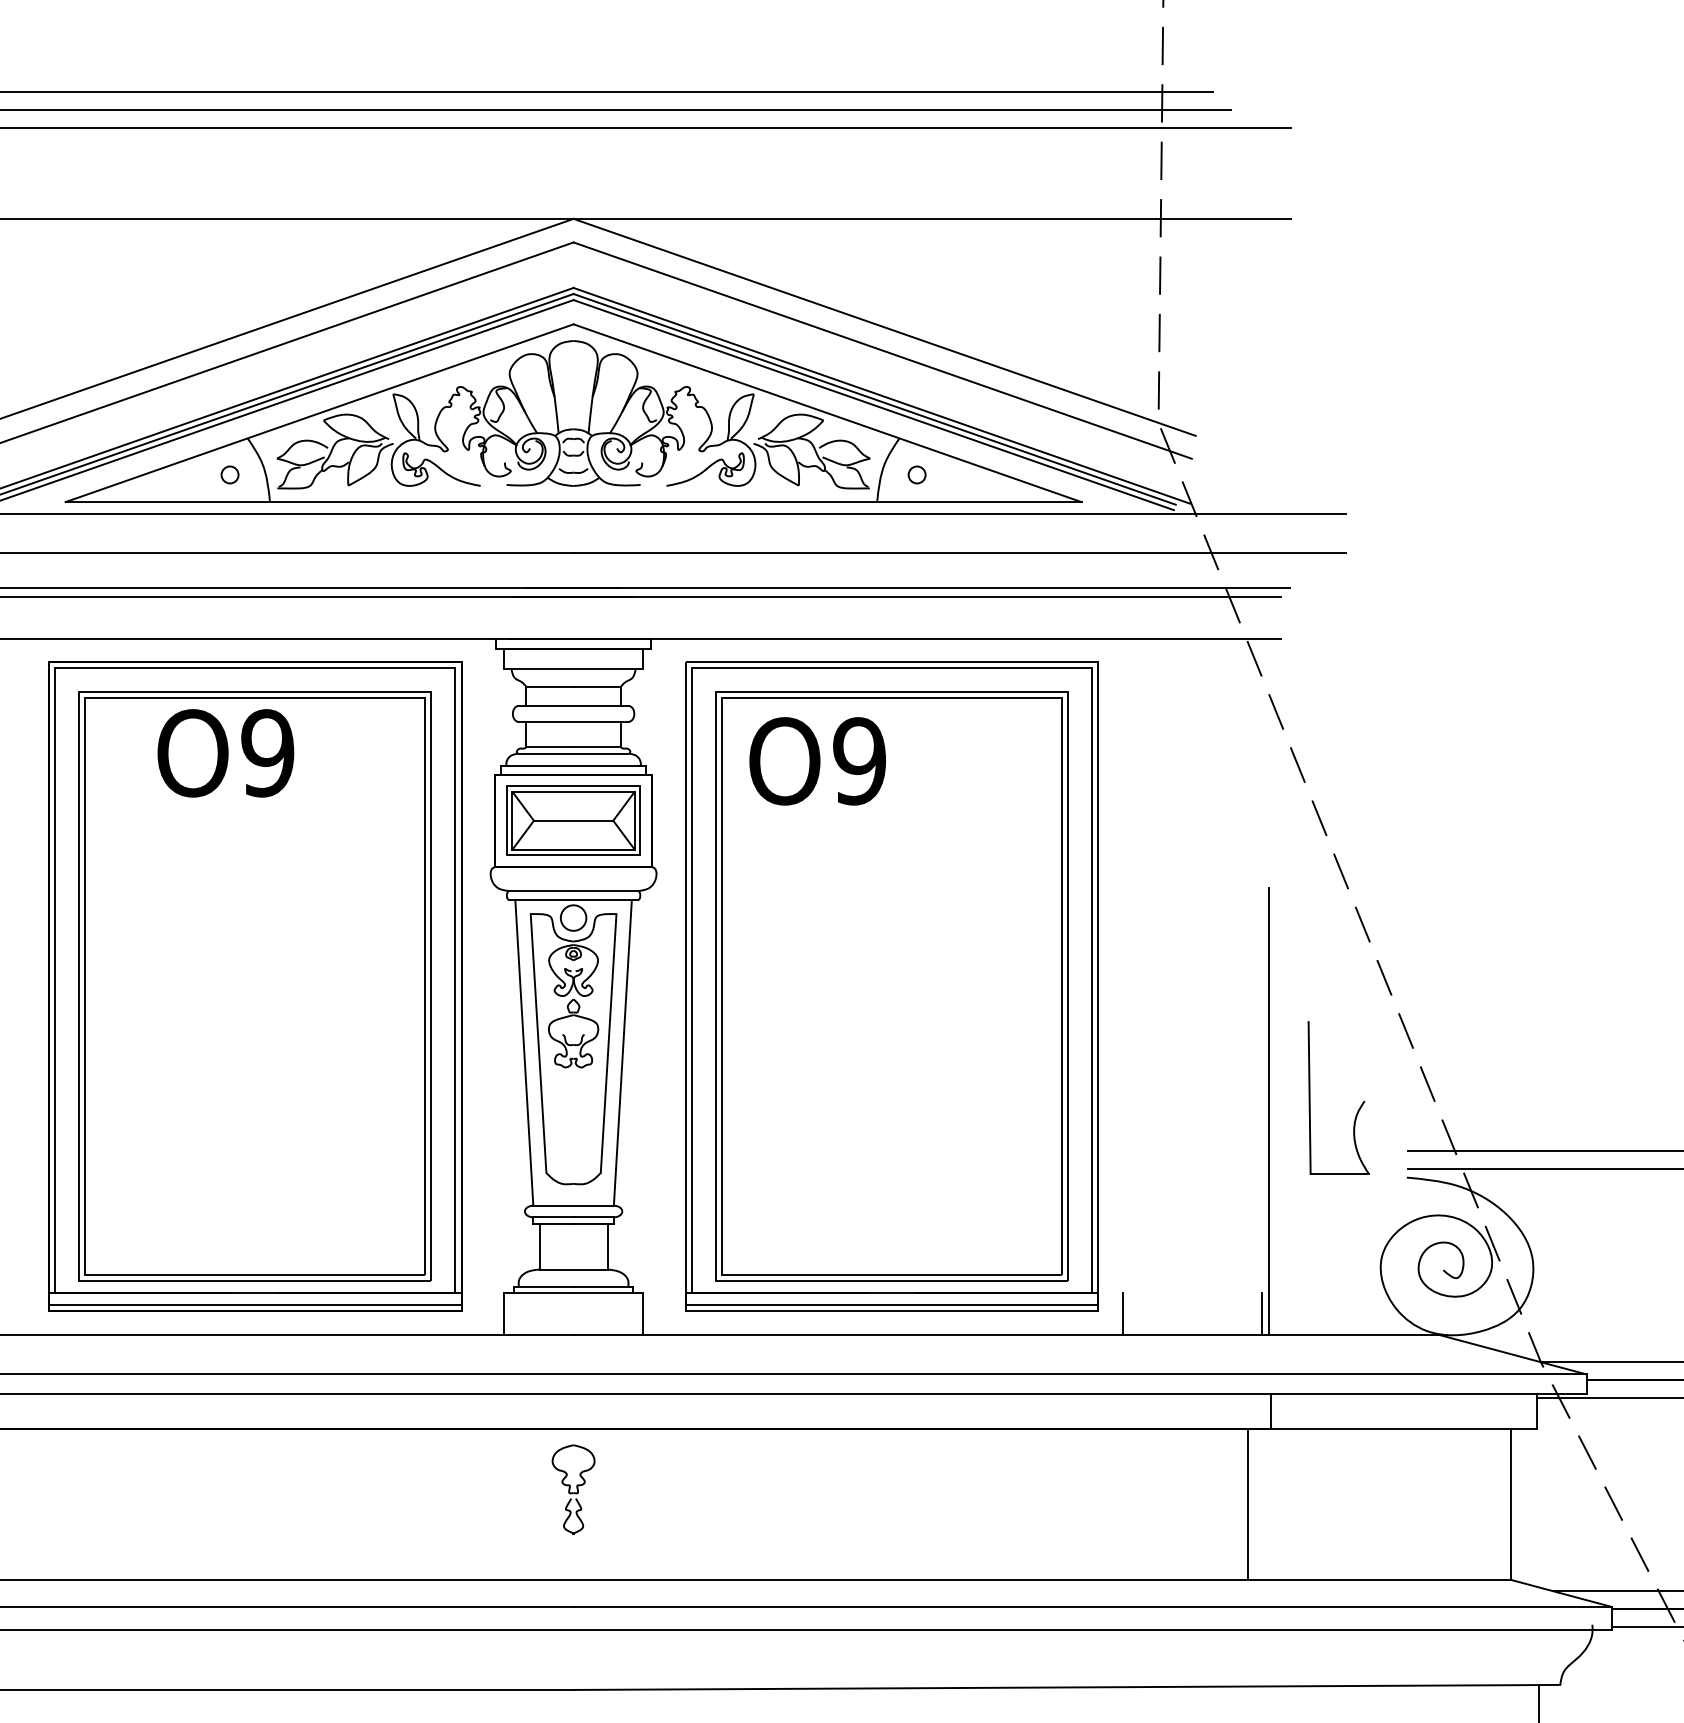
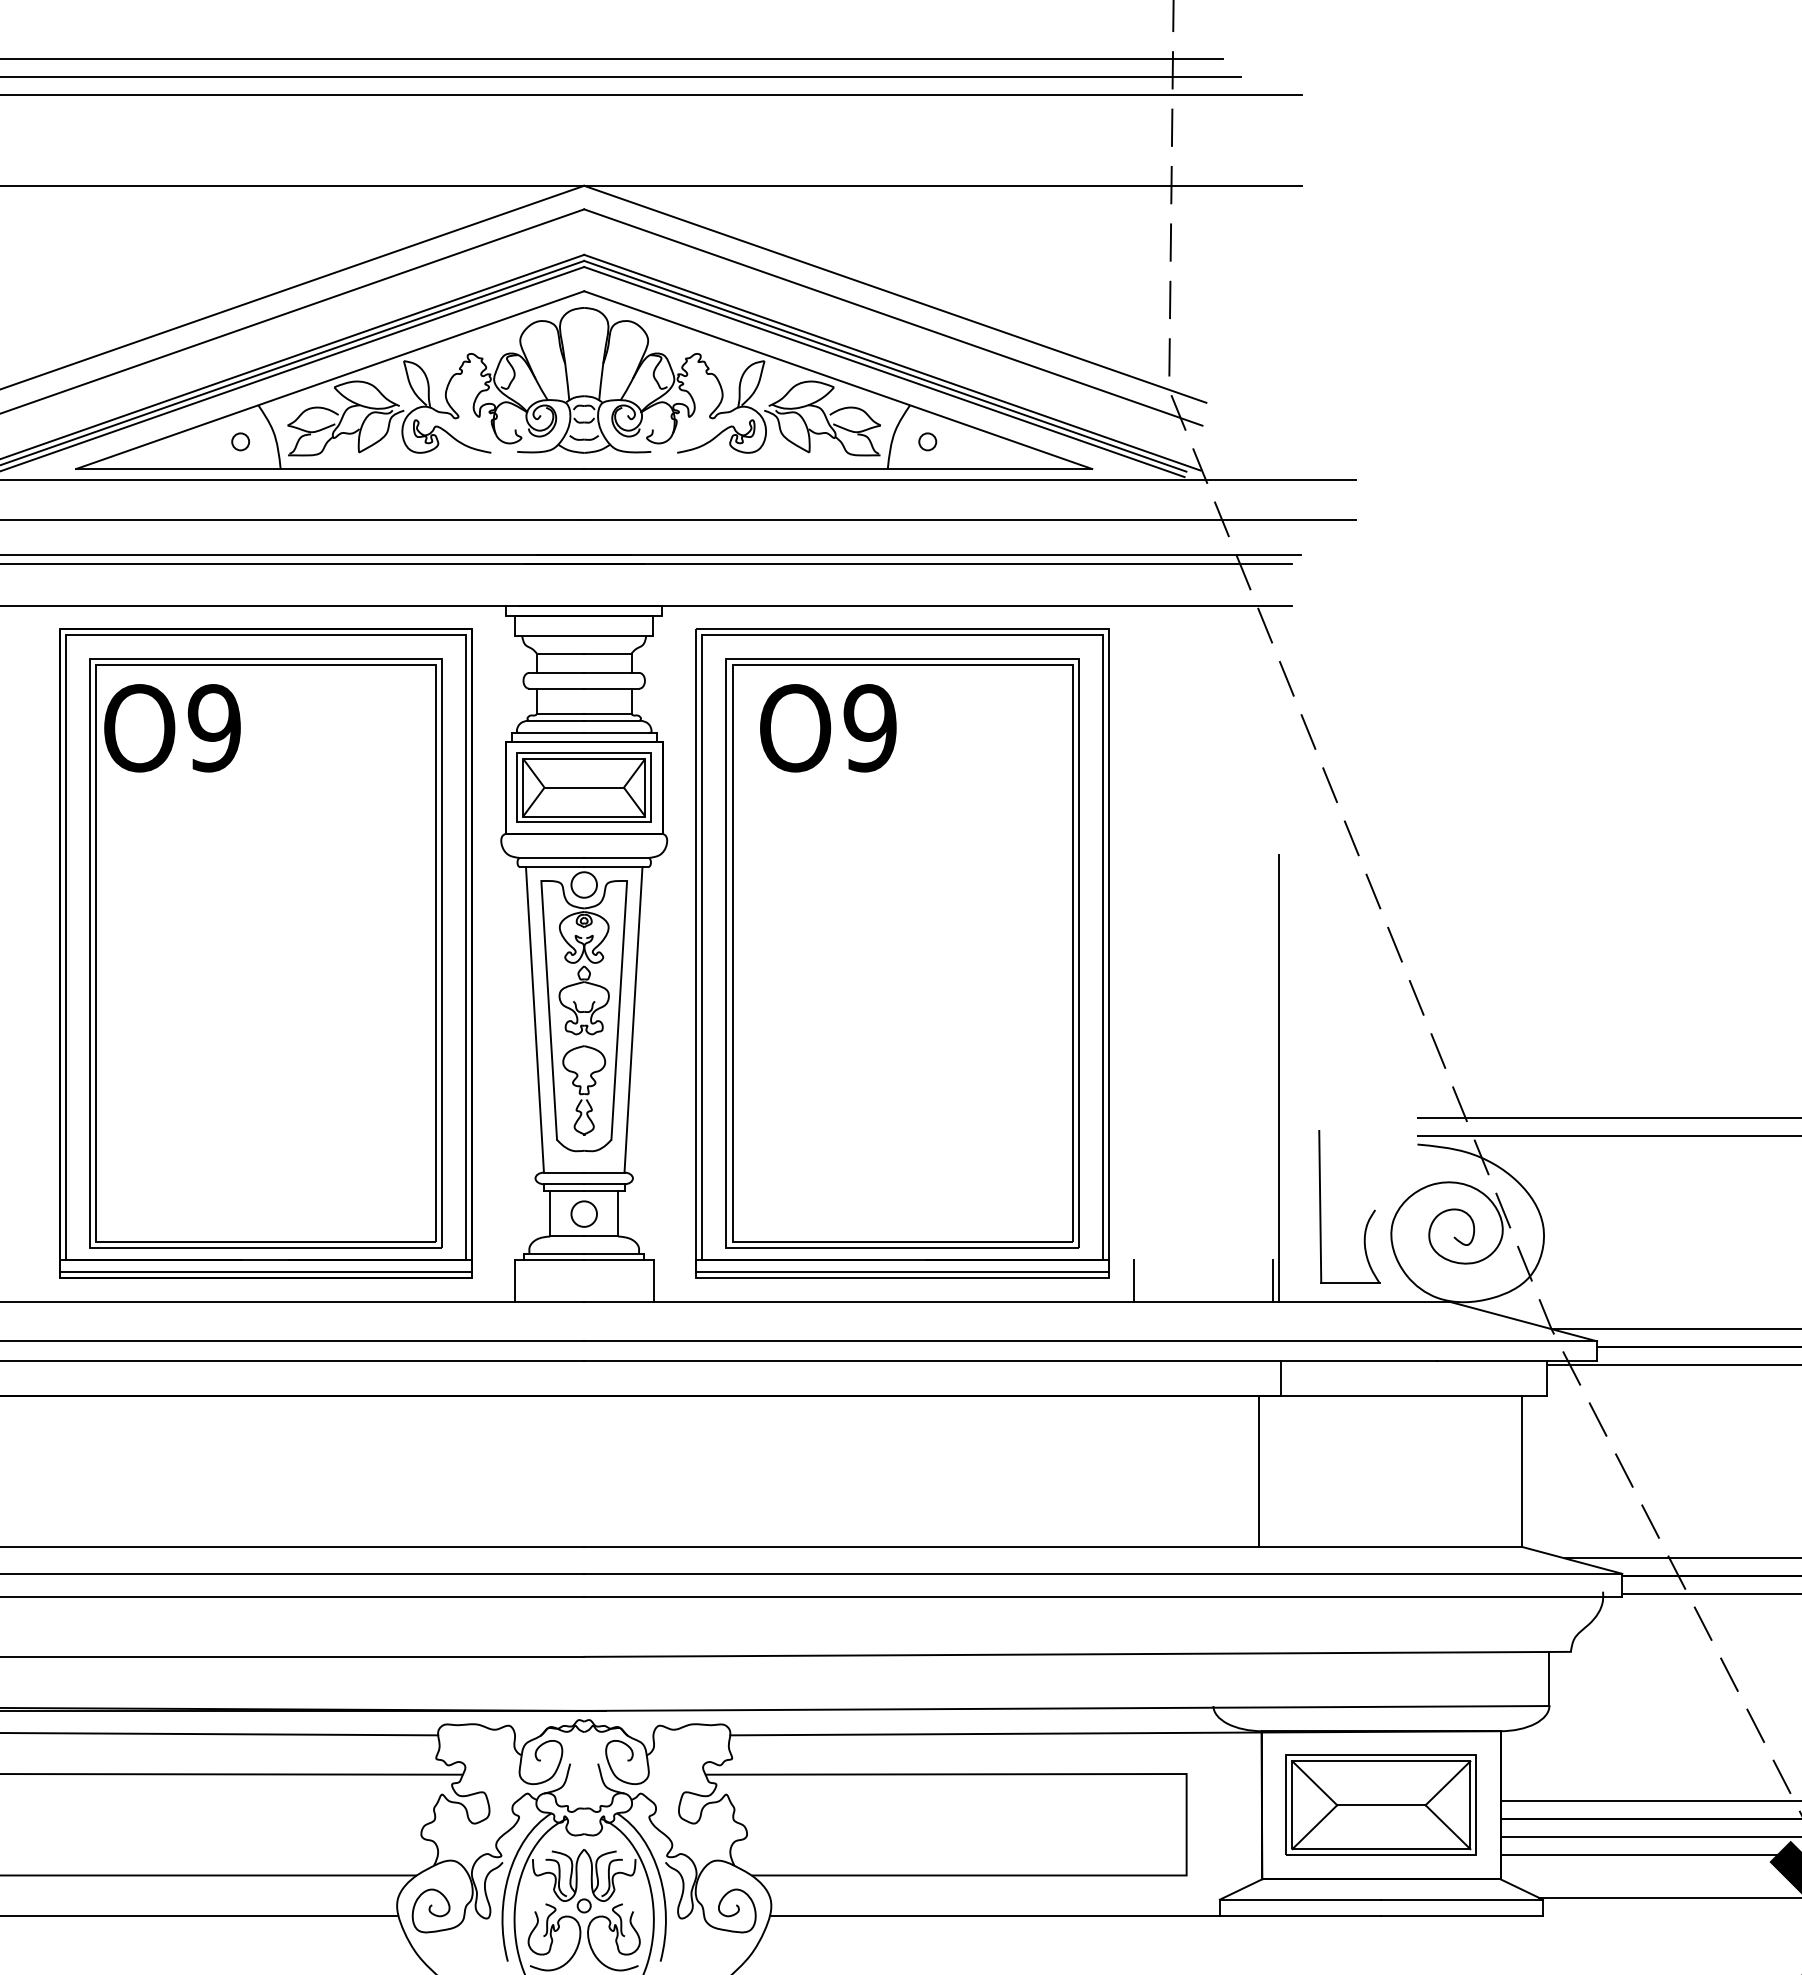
text: (225, 753) -> (172, 728), moved
part: (1358, 1108) -> (1369, 1217), moved
circle: (572, 1246) -> (583, 1213), added
part: (573, 1489) -> (584, 1090), moved

